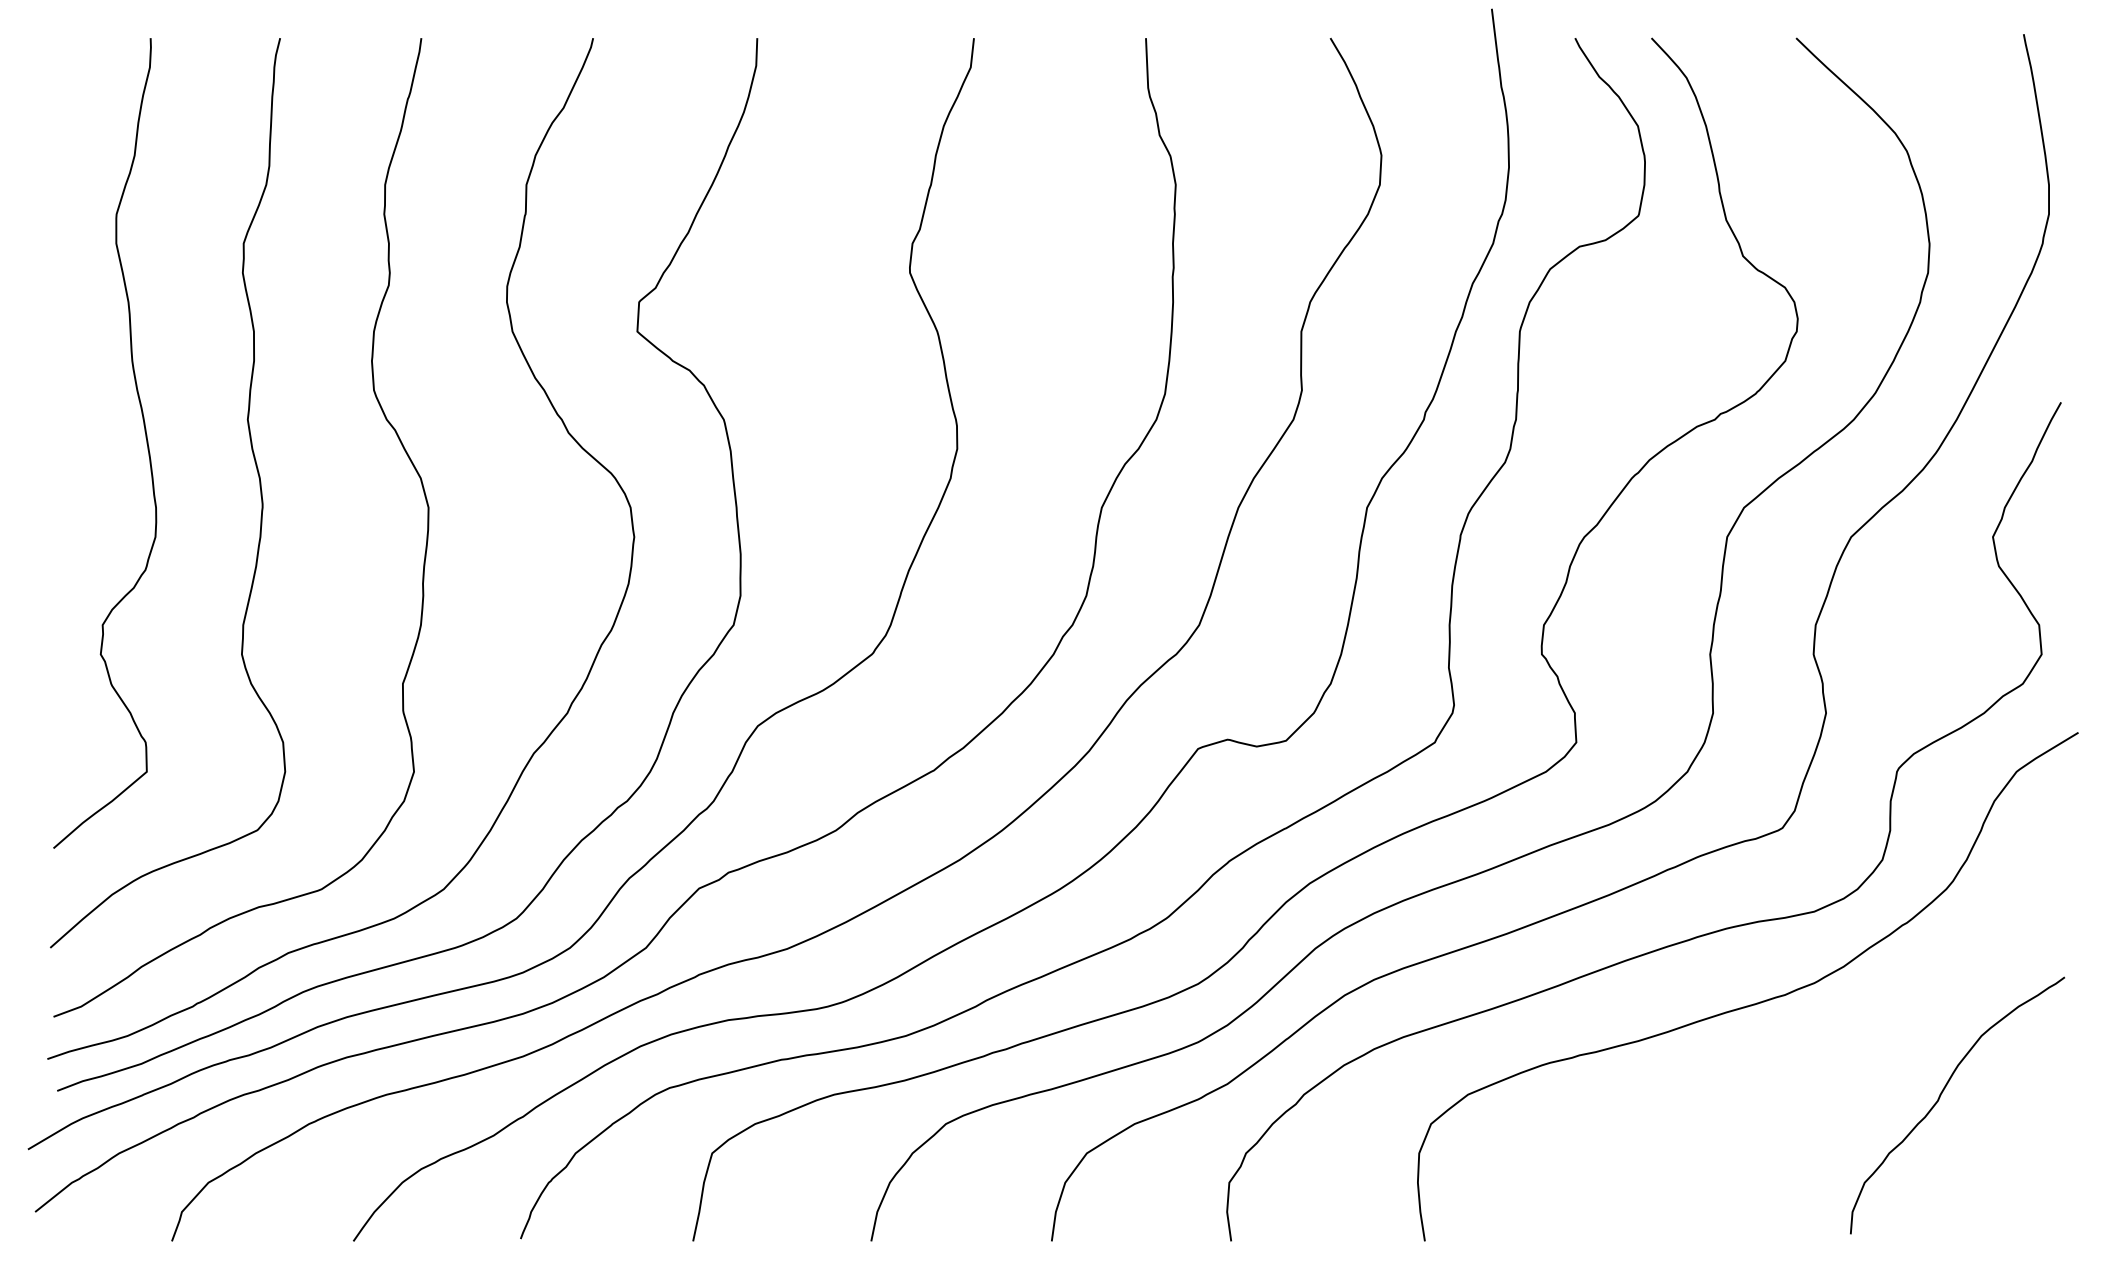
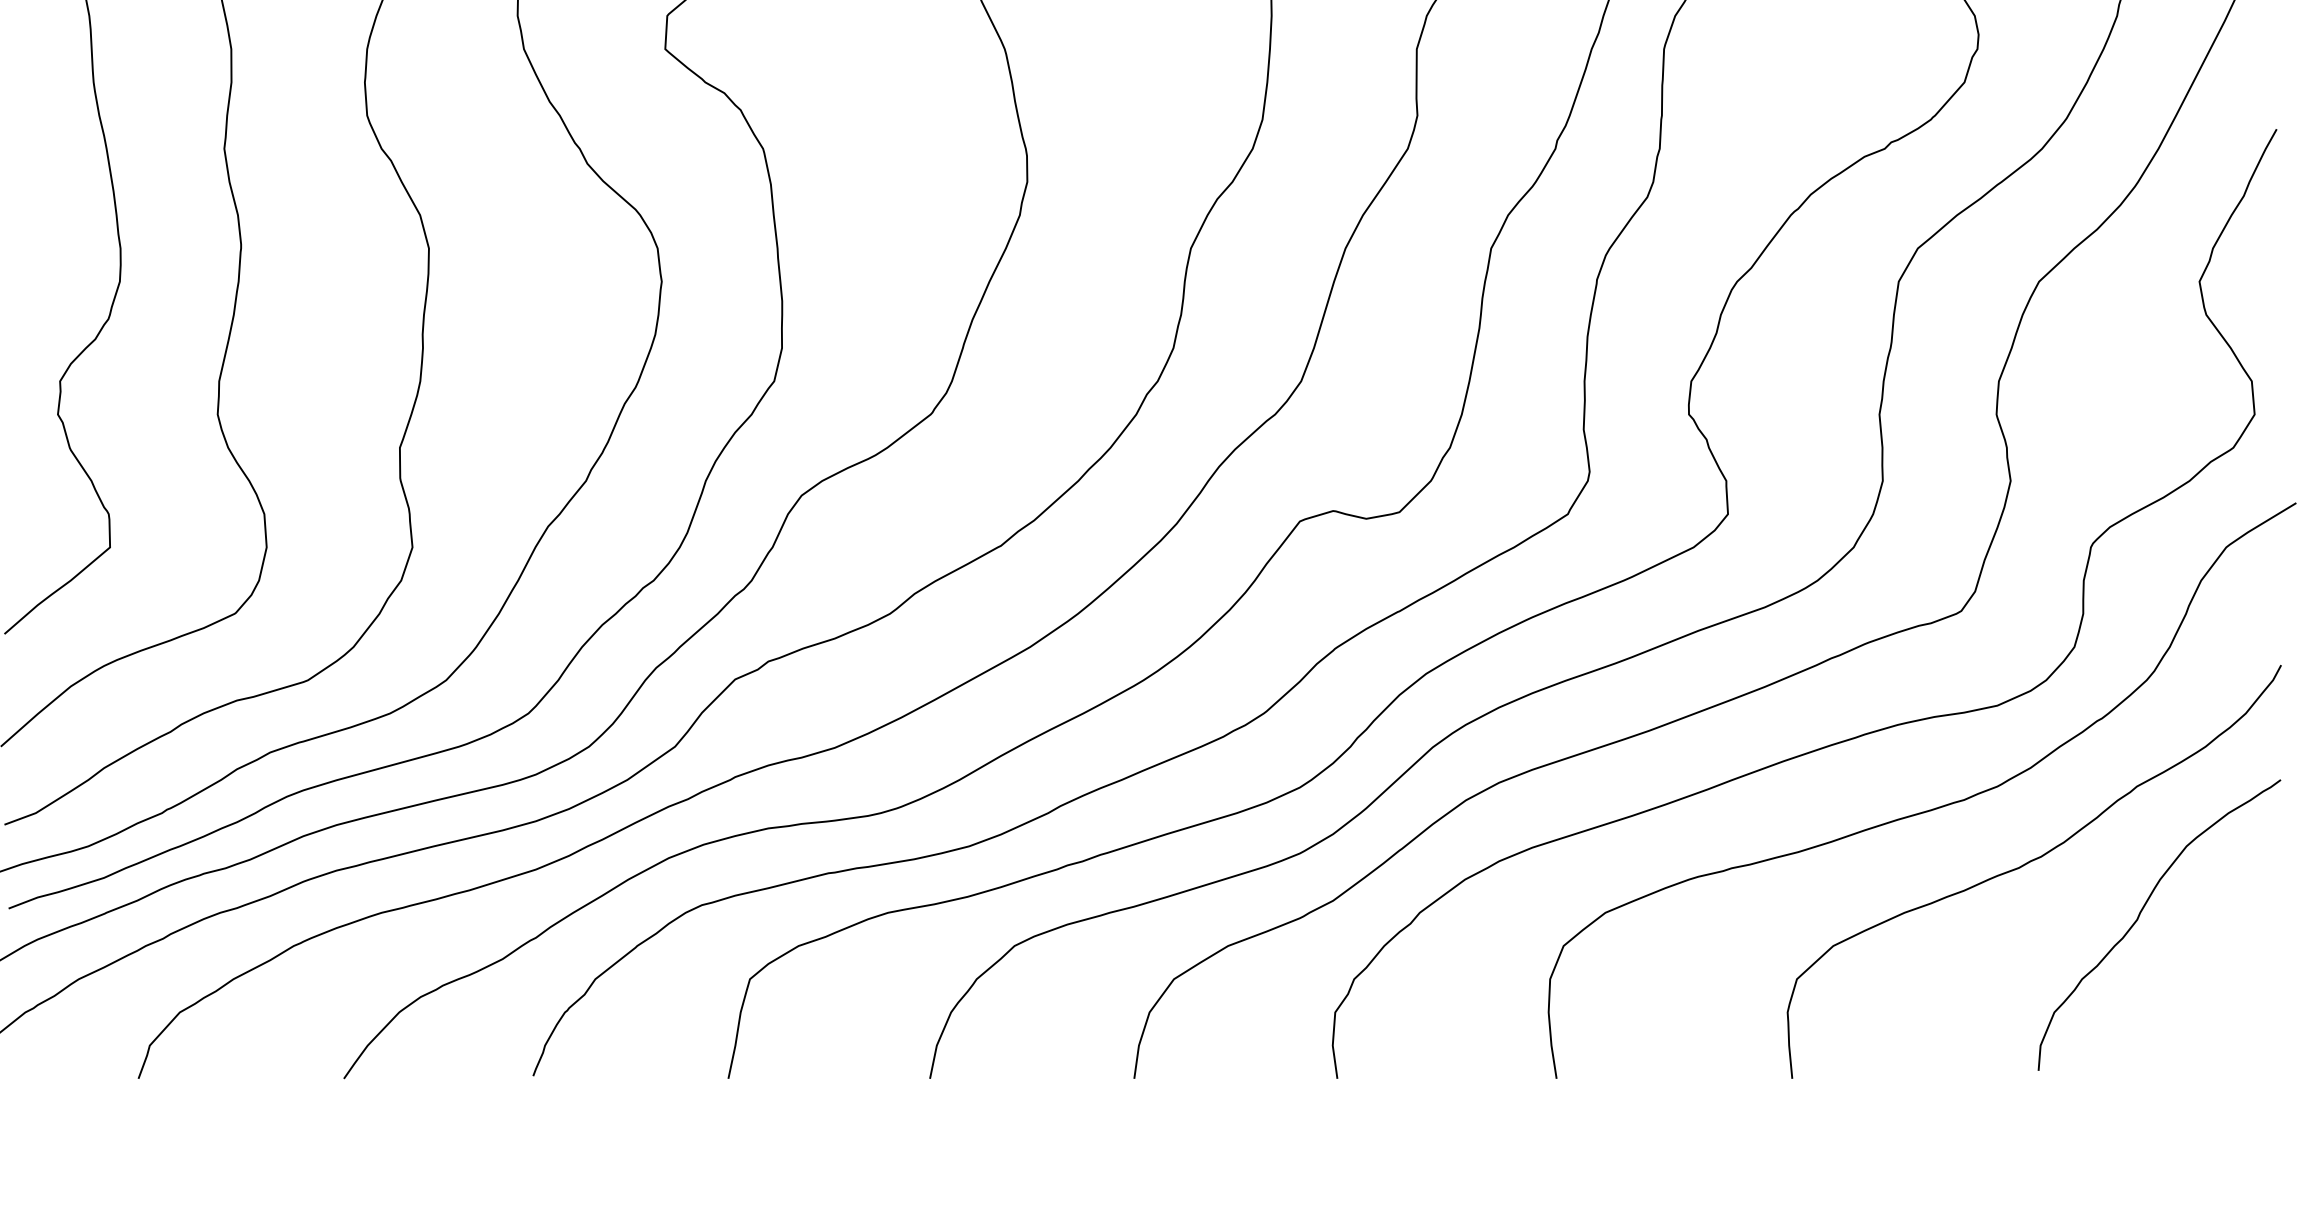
curve: (1840, 1052) -> (2026, 865), added

